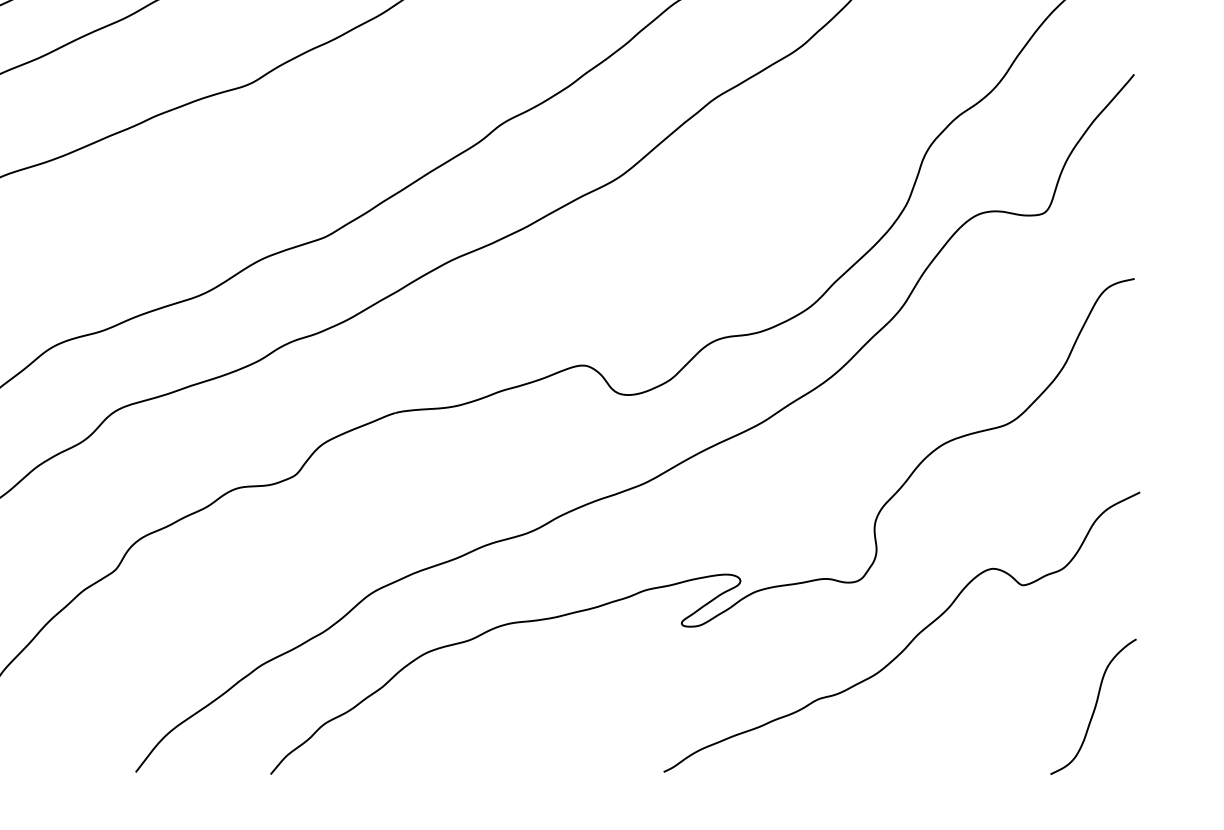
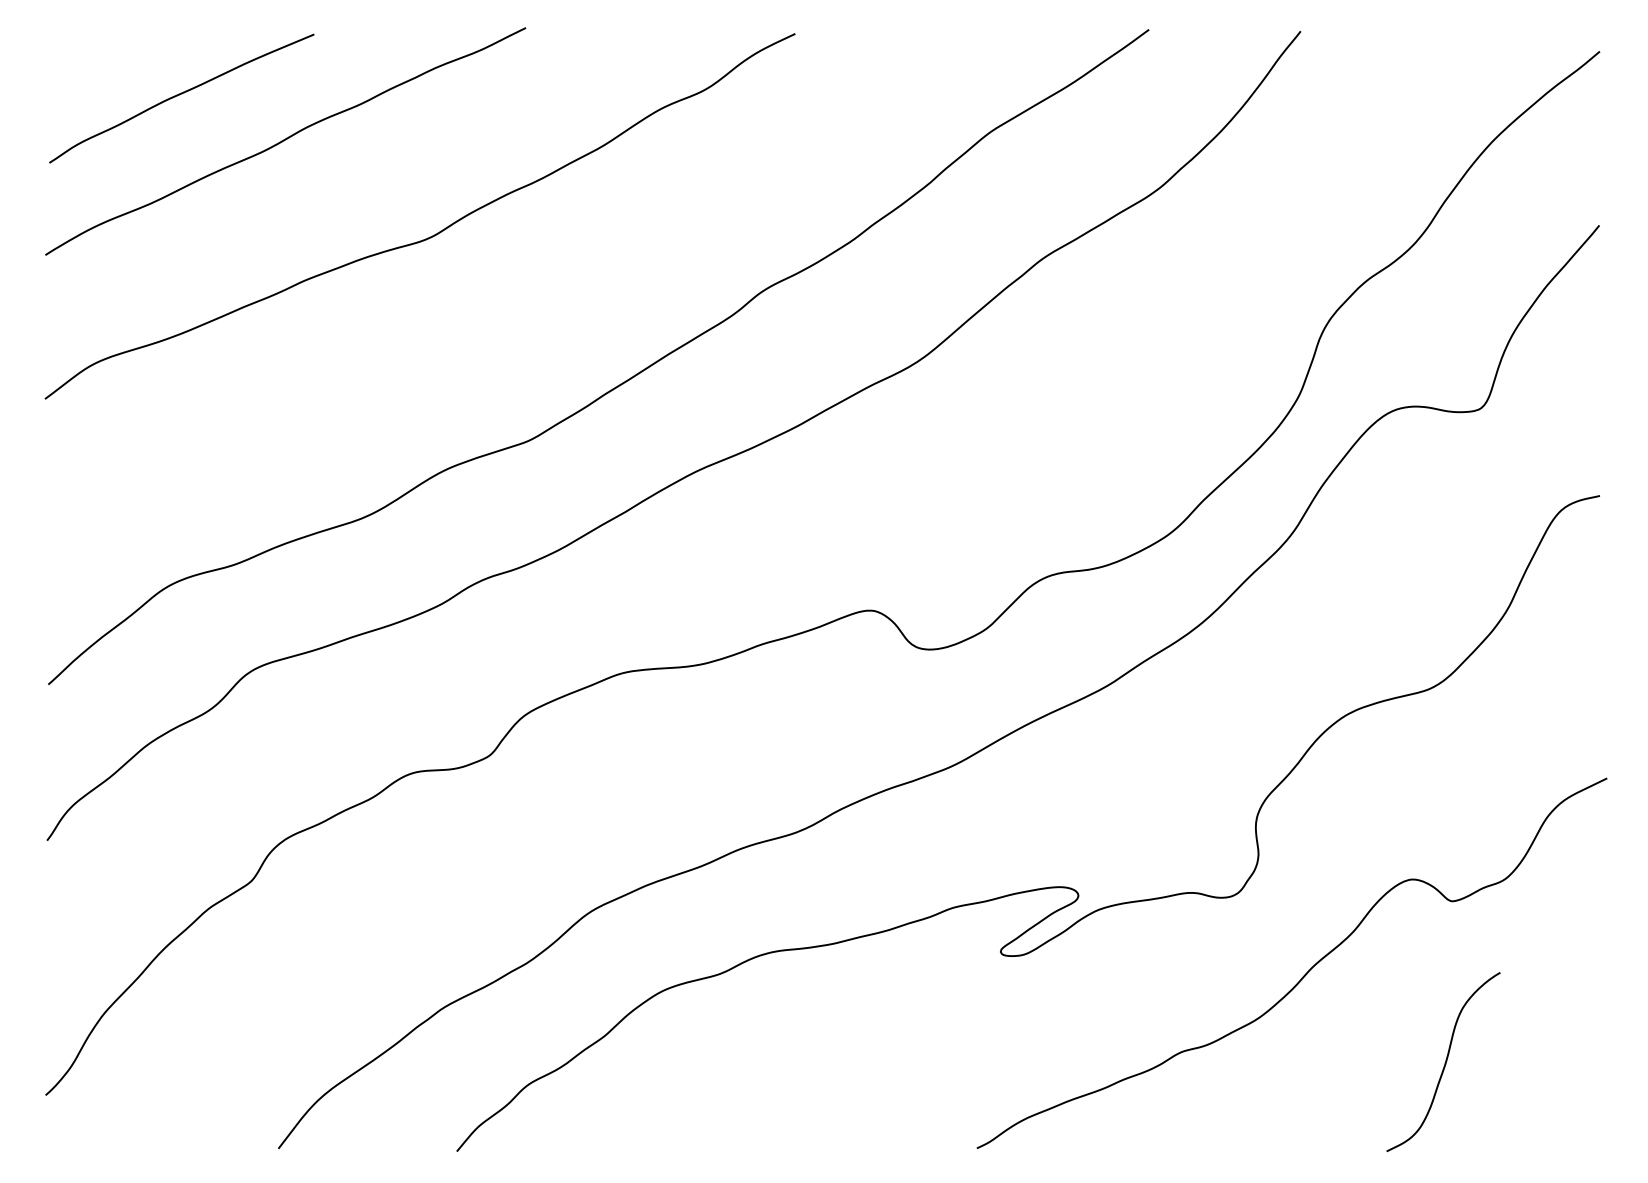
curve: (1094, 707) -> (1444, 1063), moved

